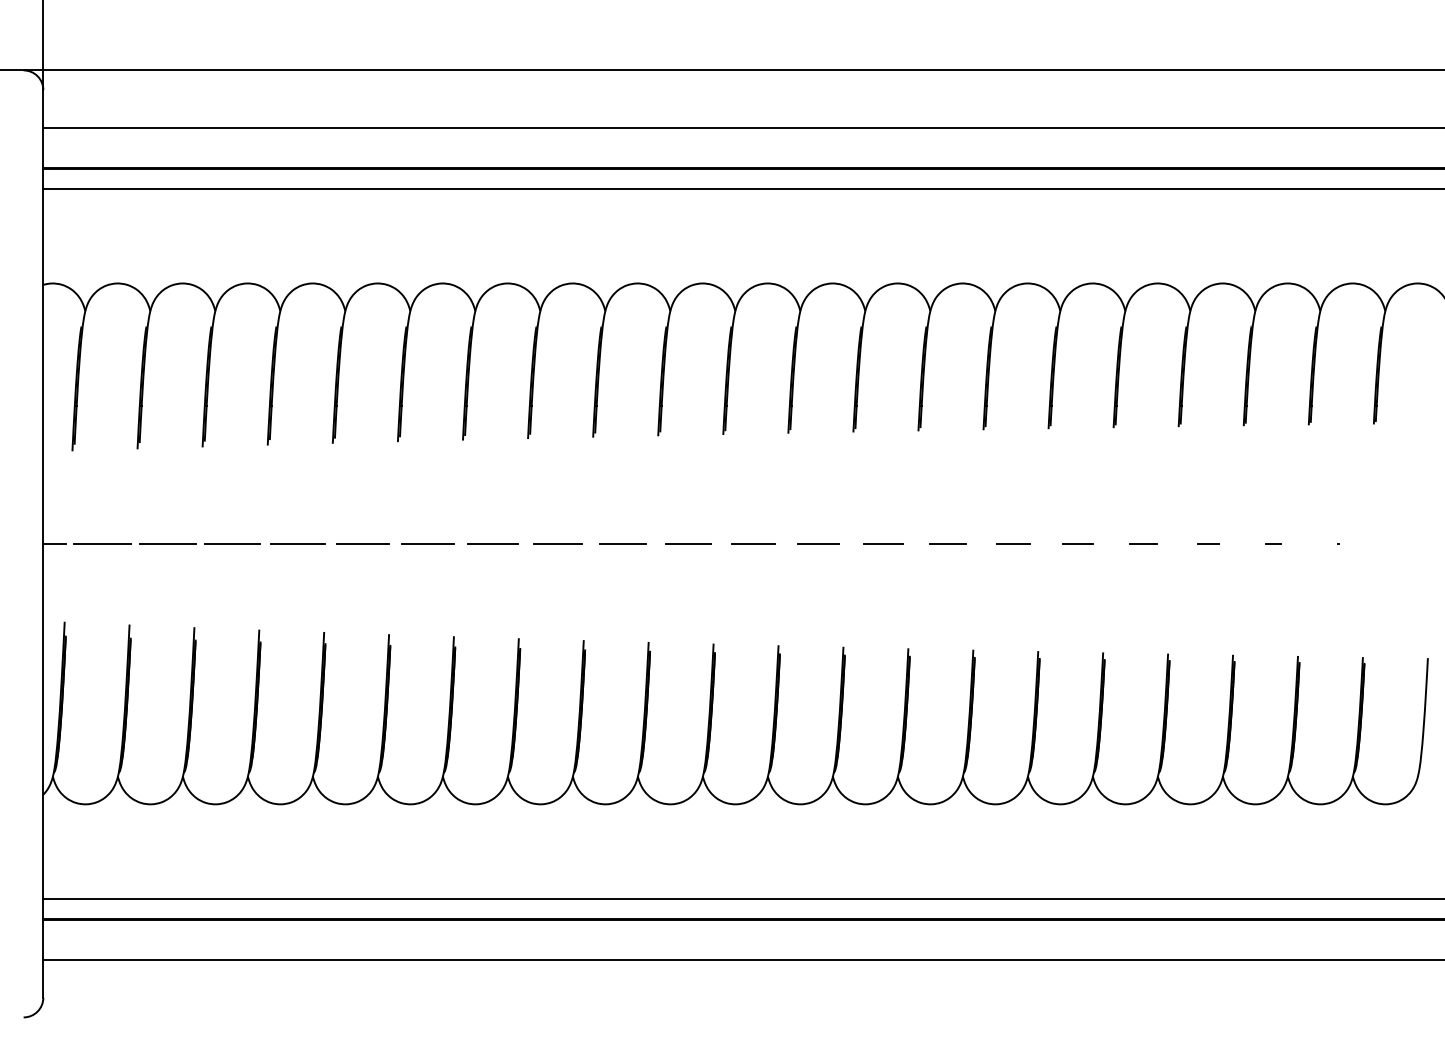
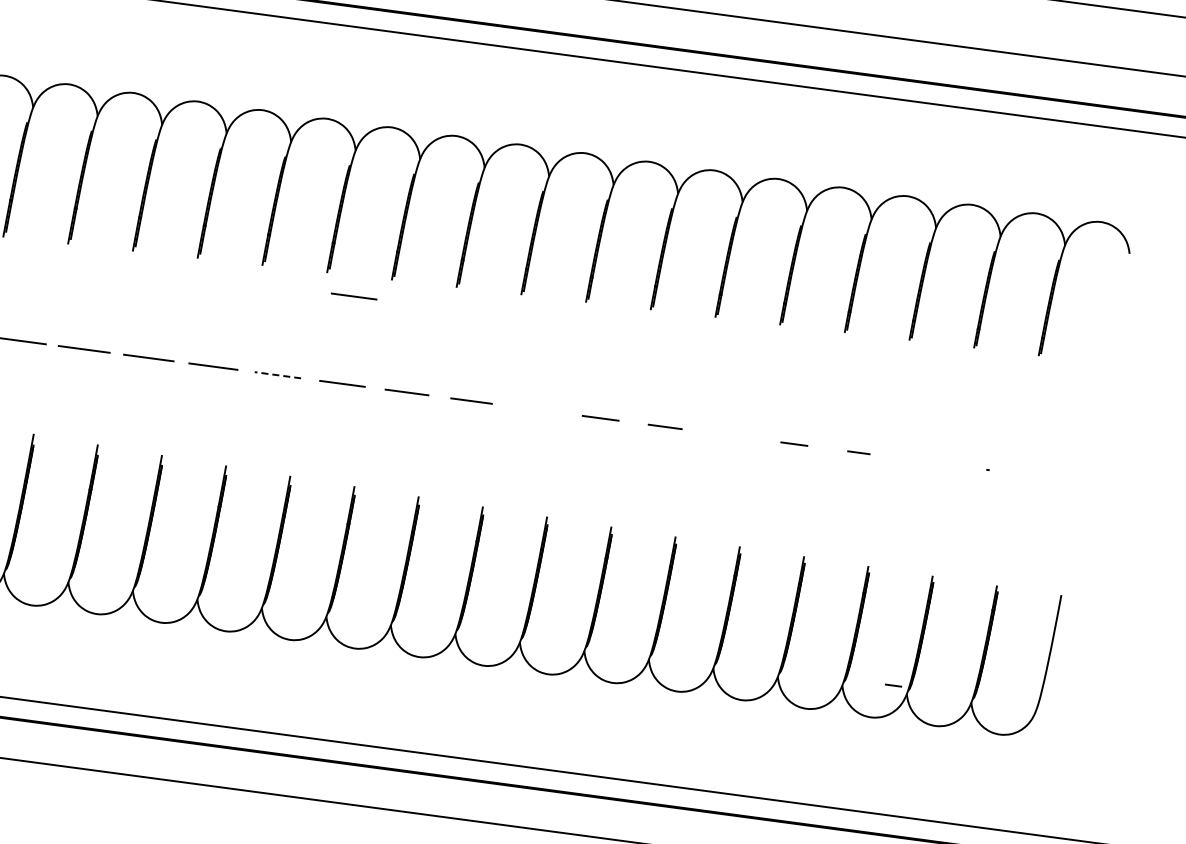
line: (688, 455) -> (354, 296), added
line: (622, 543) -> (277, 374), solid -> dashed
line: (882, 543) -> (535, 409), removed
line: (1078, 543) -> (729, 435), removed
line: (1273, 543) -> (893, 685), moved

